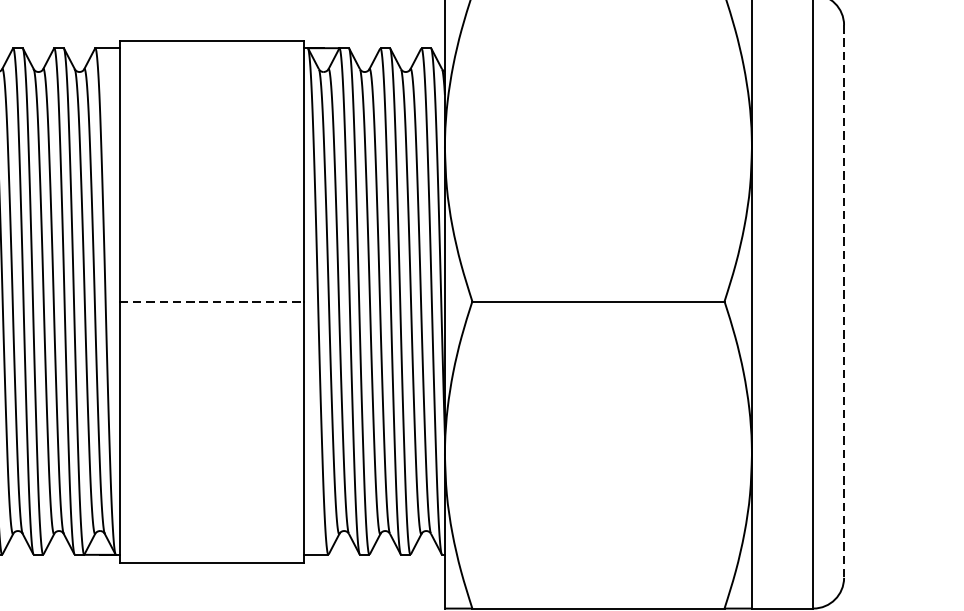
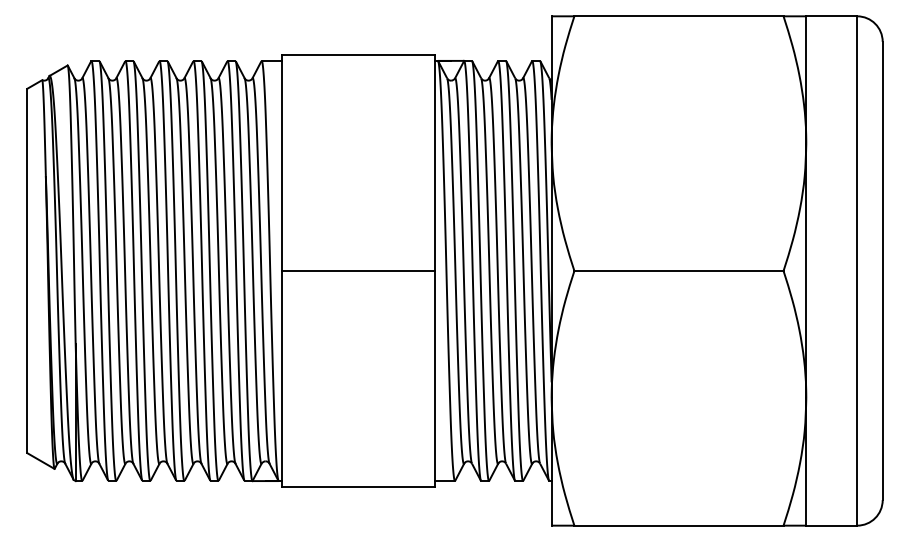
line: (212, 300) -> (358, 270), dashed -> solid
line: (843, 302) -> (882, 271), dashed -> solid

